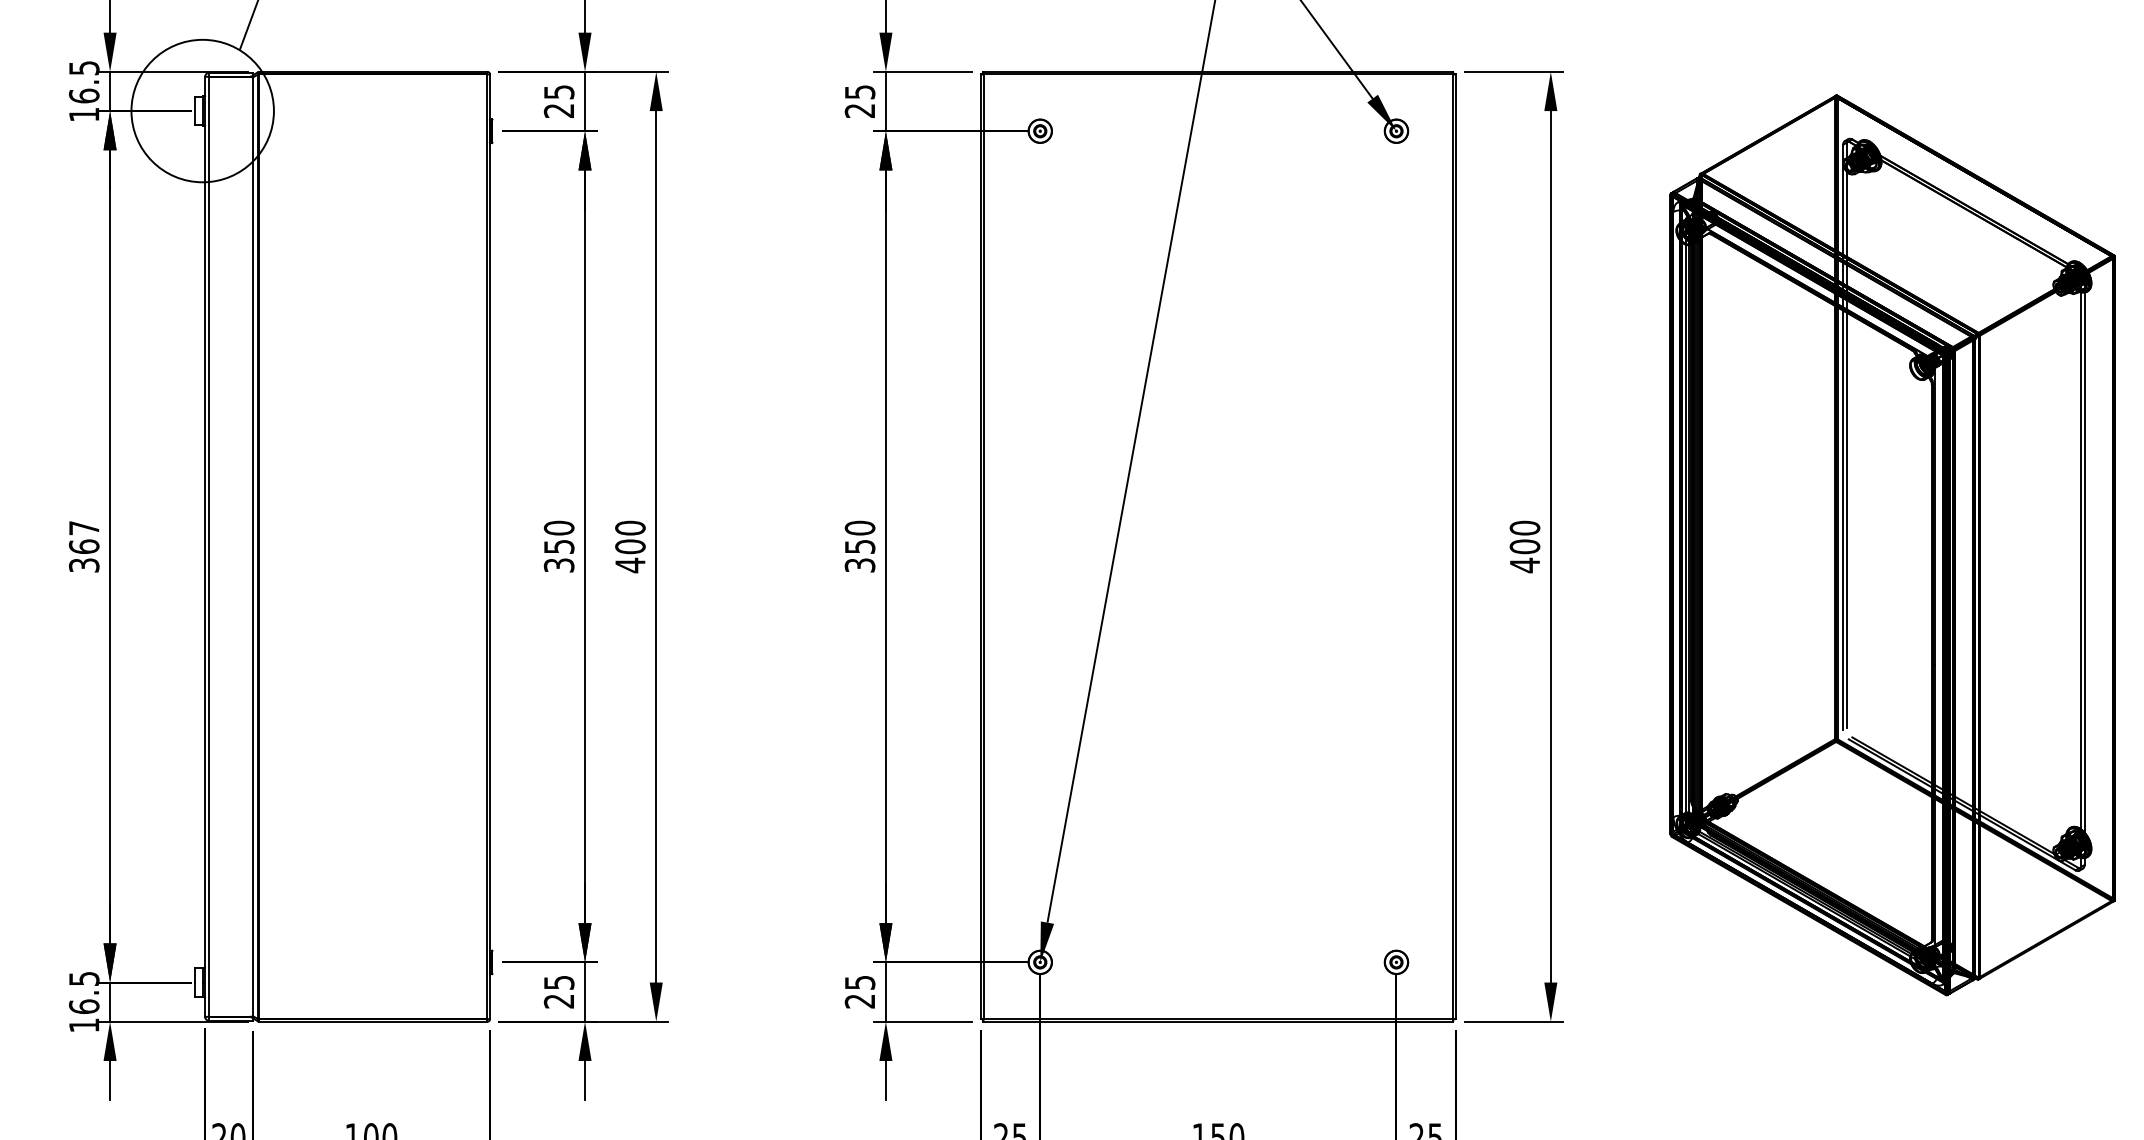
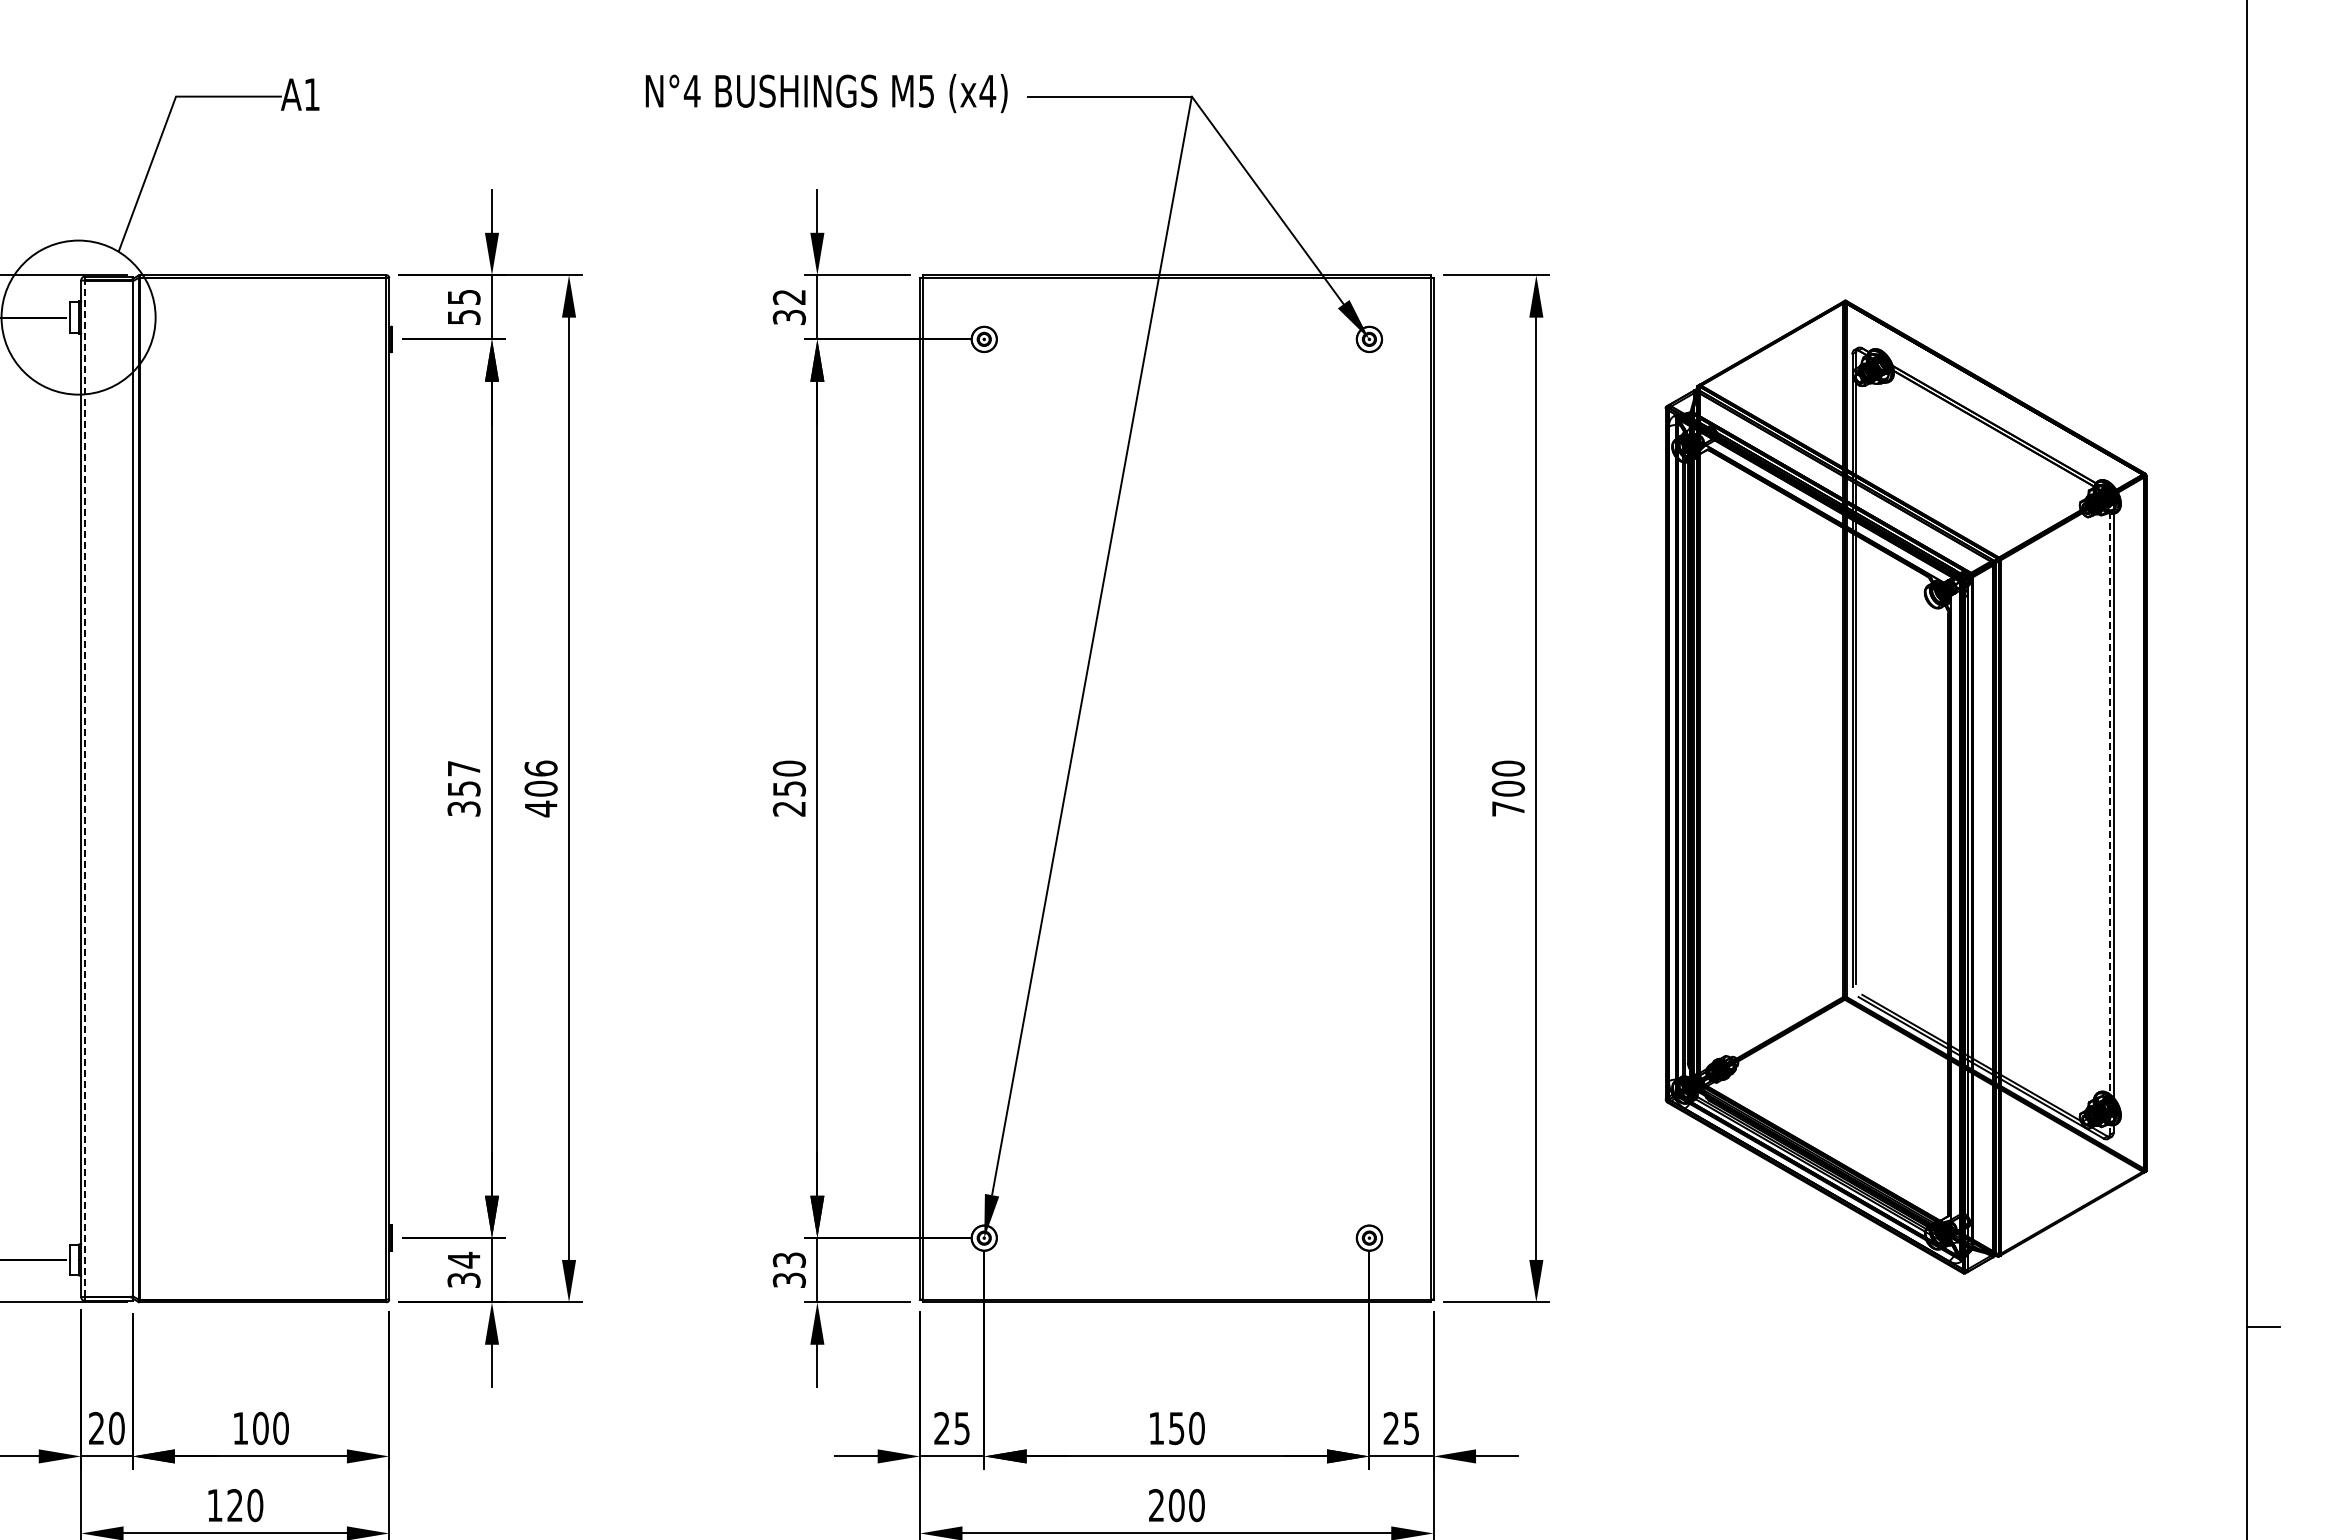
text: (859, 101) -> (788, 307), 25 -> 32
text: (558, 110) -> (463, 317), 25 -> 55
text: (558, 528) -> (463, 768), 350 -> 357
text: (629, 528) -> (540, 768), 400 -> 406
line: (209, 546) -> (85, 788), solid -> dashed
text: (860, 565) -> (789, 808), 350 -> 250
text: (1525, 565) -> (1508, 808), 400 -> 700
line: (2080, 574) -> (2109, 818), solid -> dashed
text: (558, 991) -> (463, 1269), 25 -> 34
text: (859, 991) -> (788, 1269), 25 -> 33

